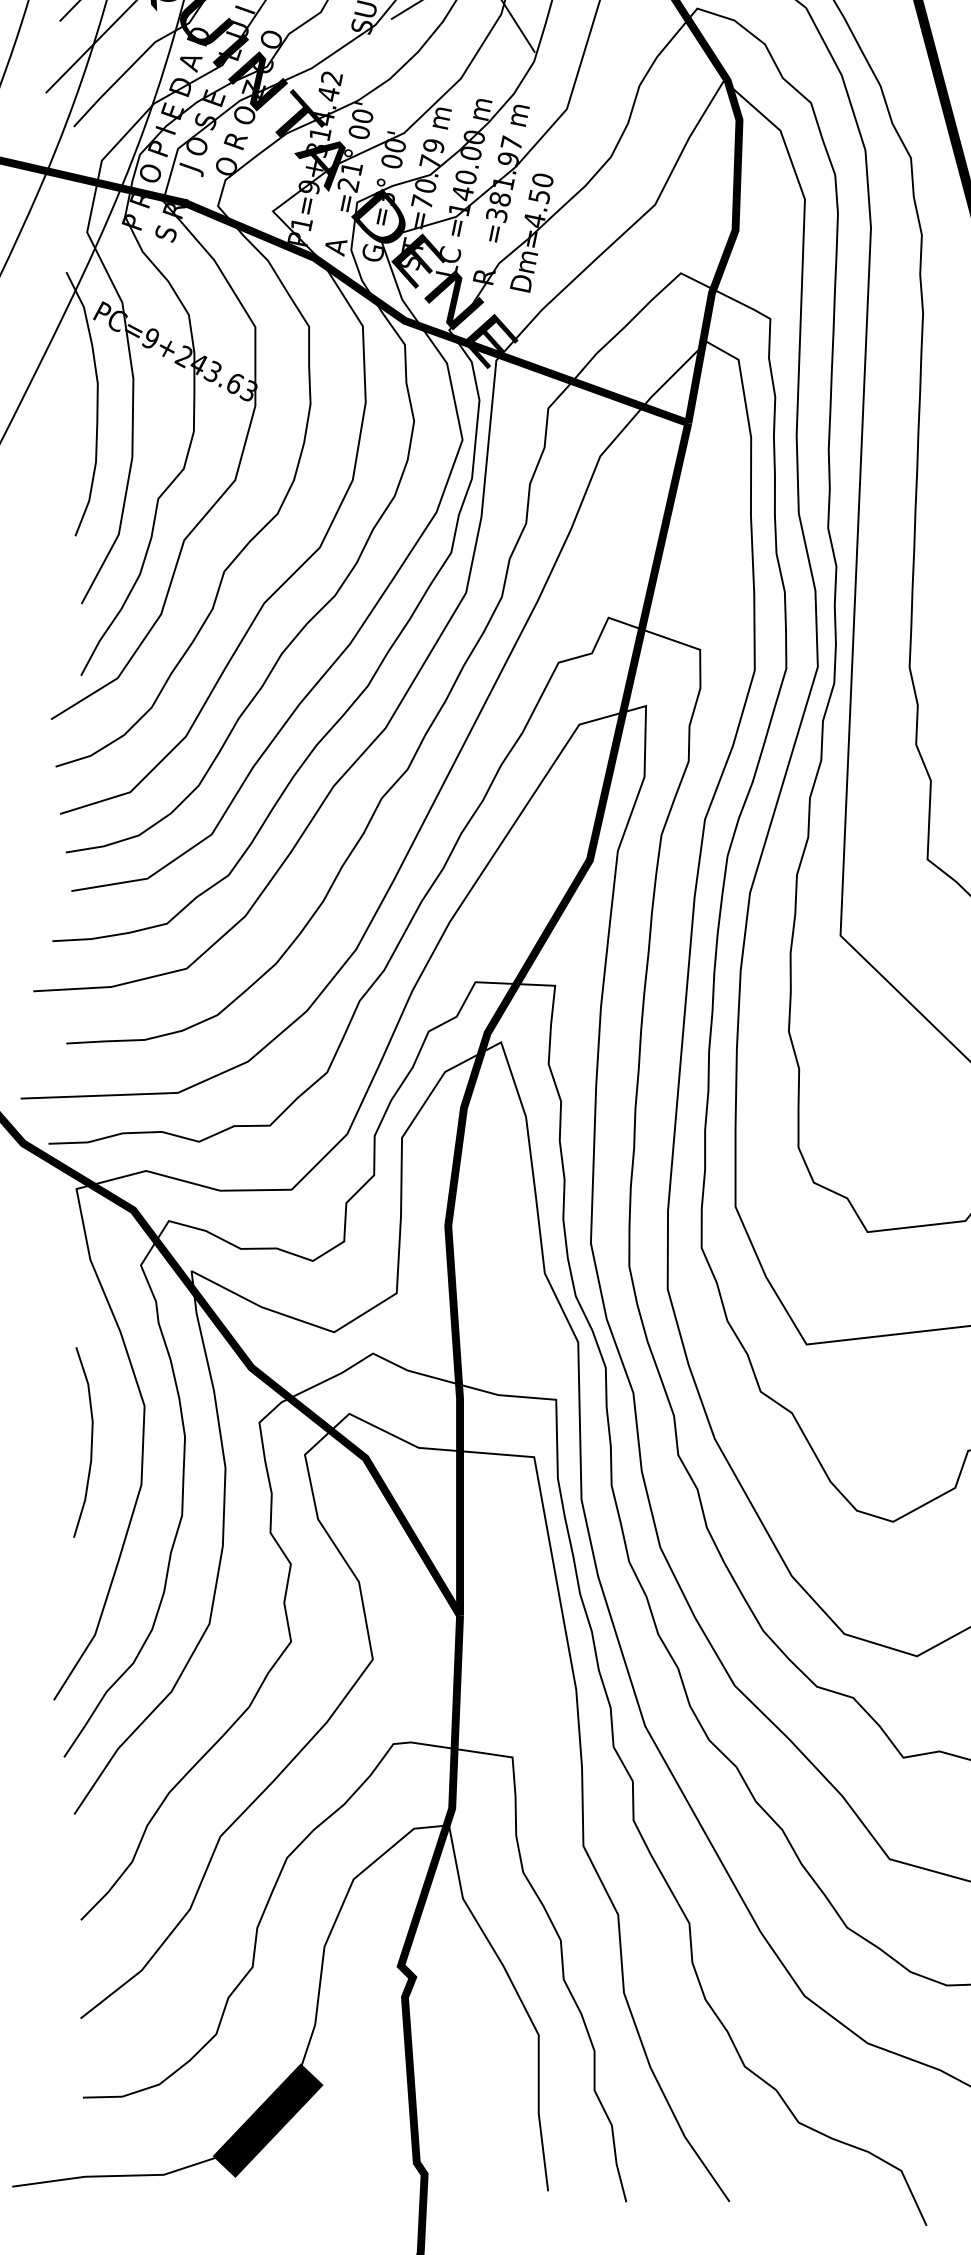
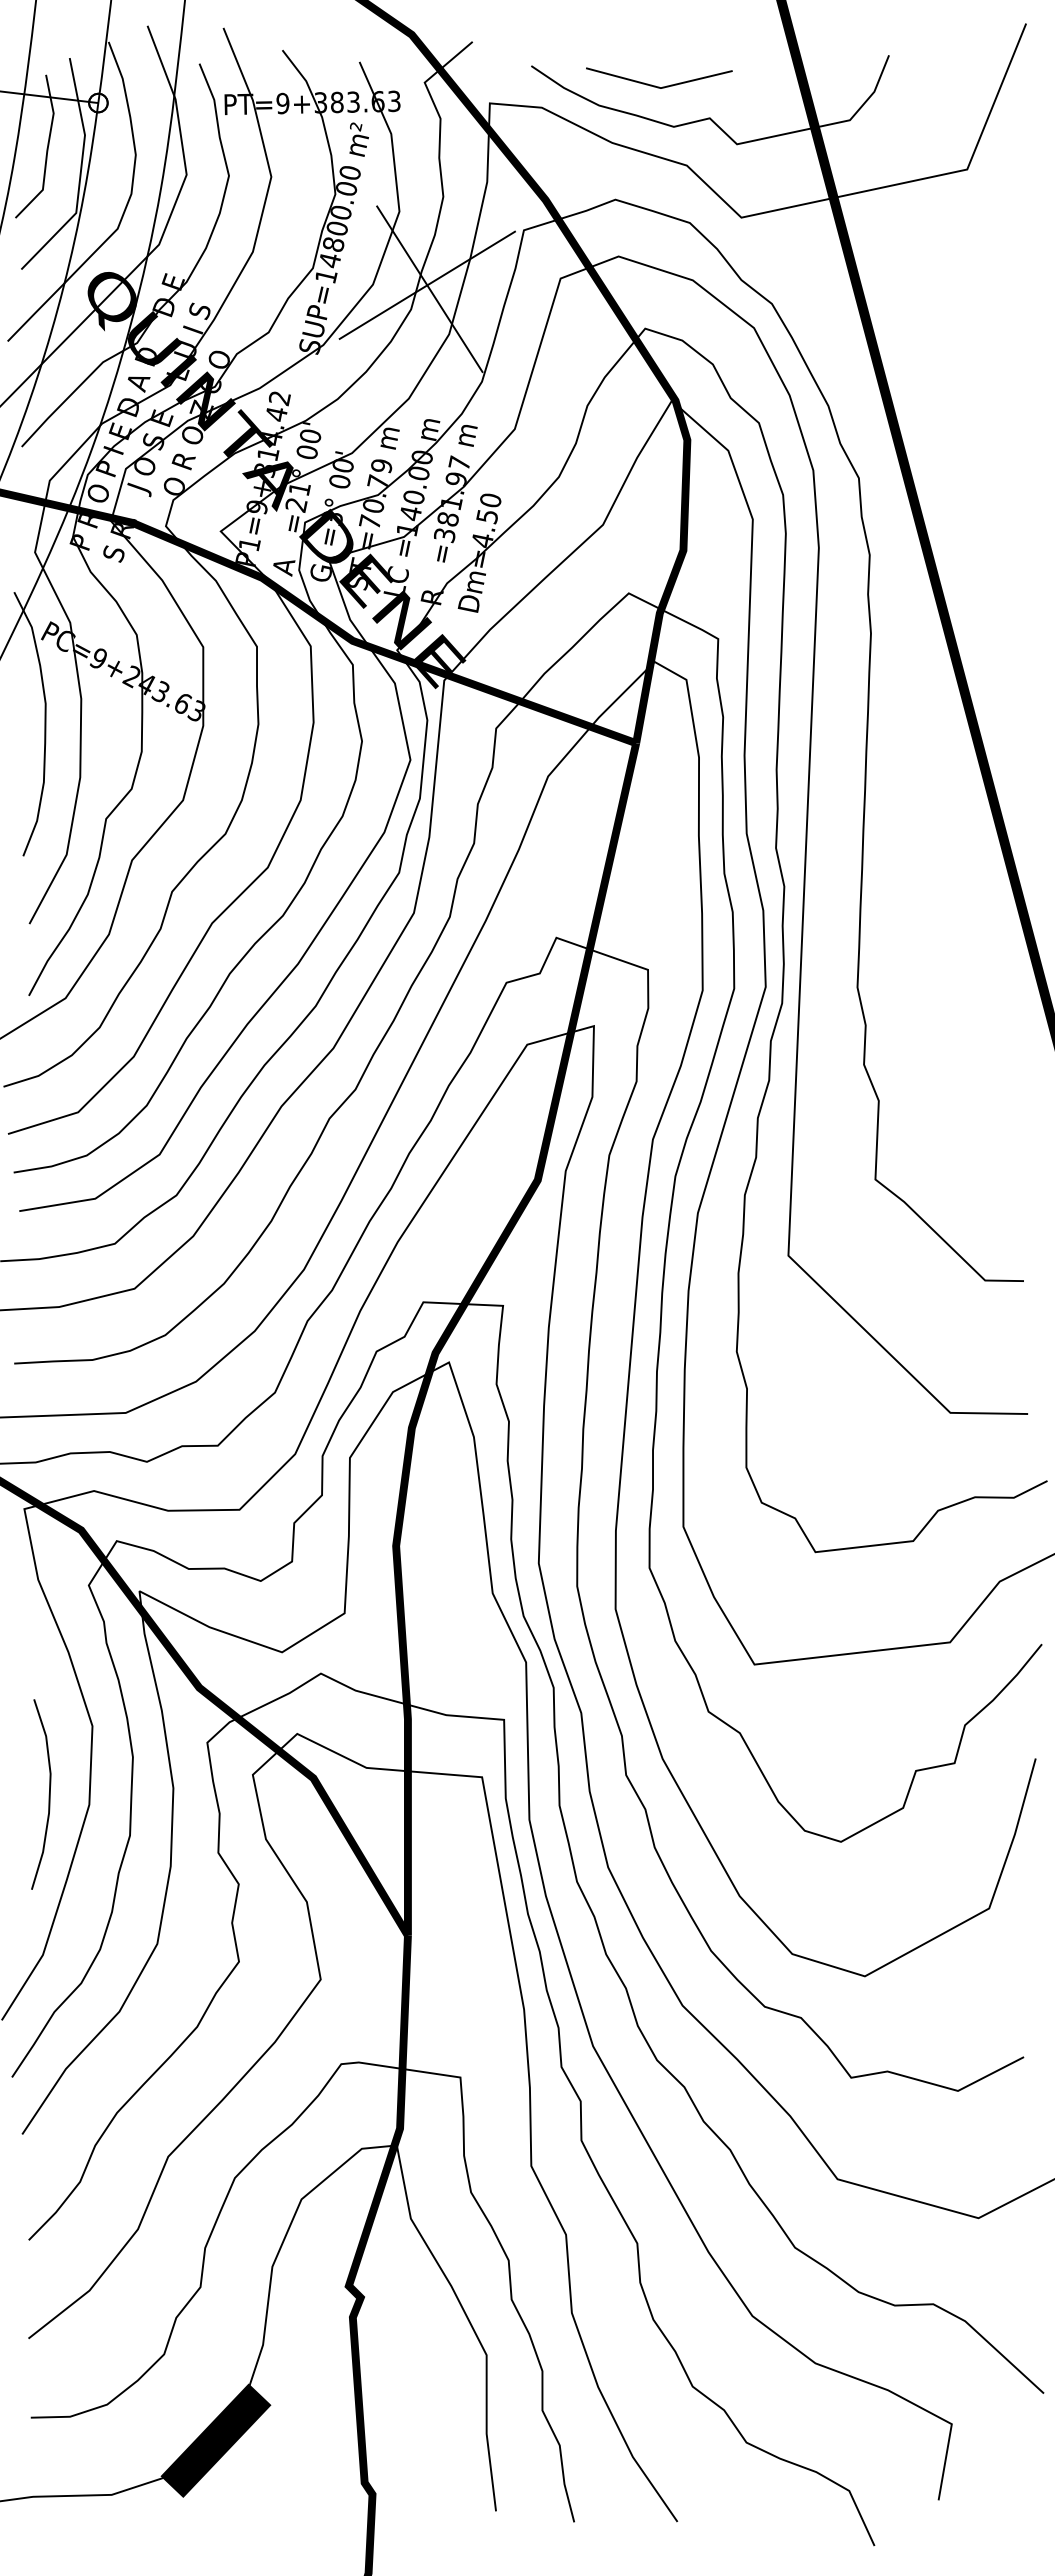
curve: (90, 1442) -> (48, 1794), moved

